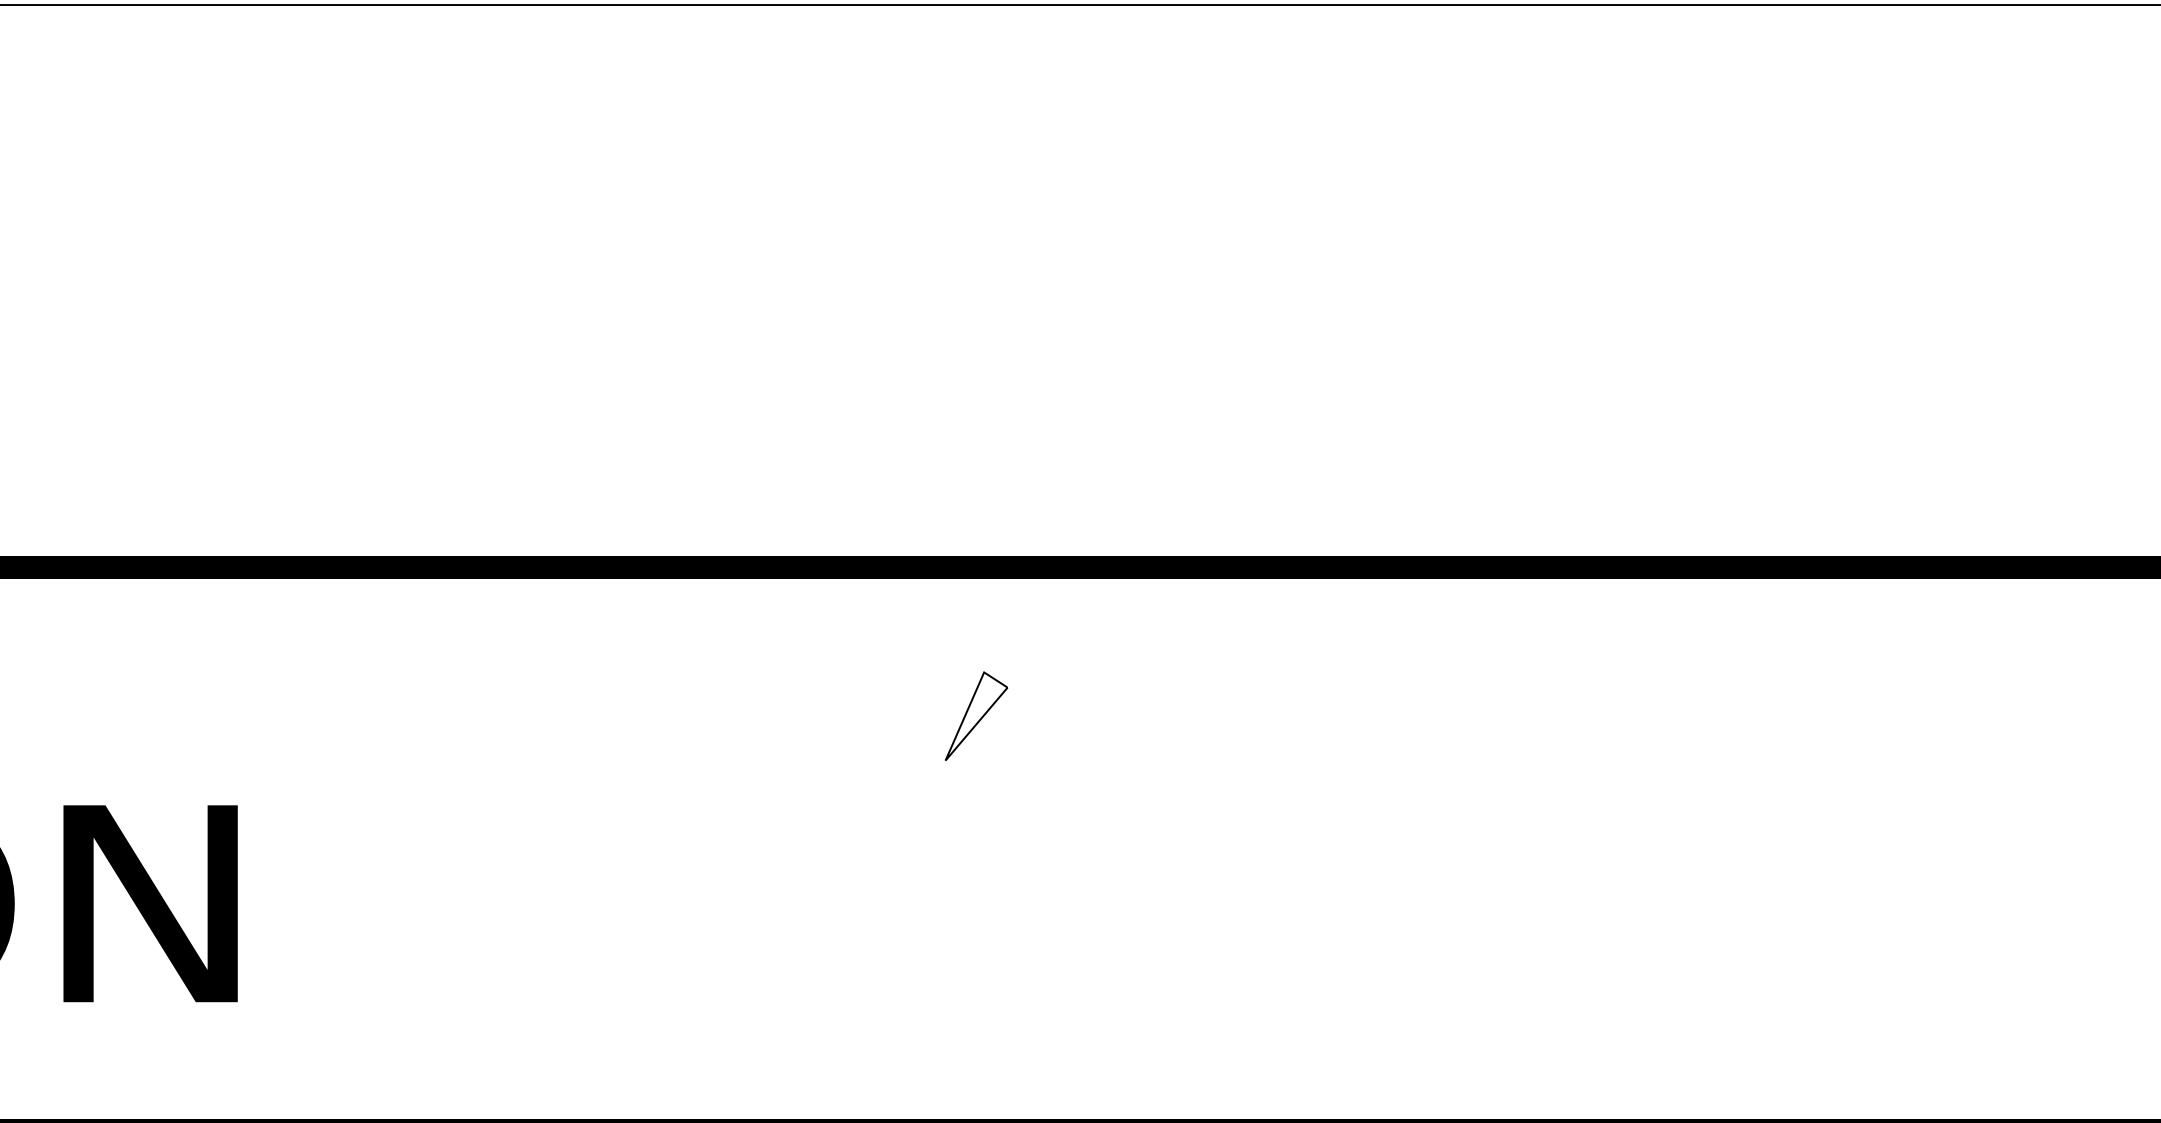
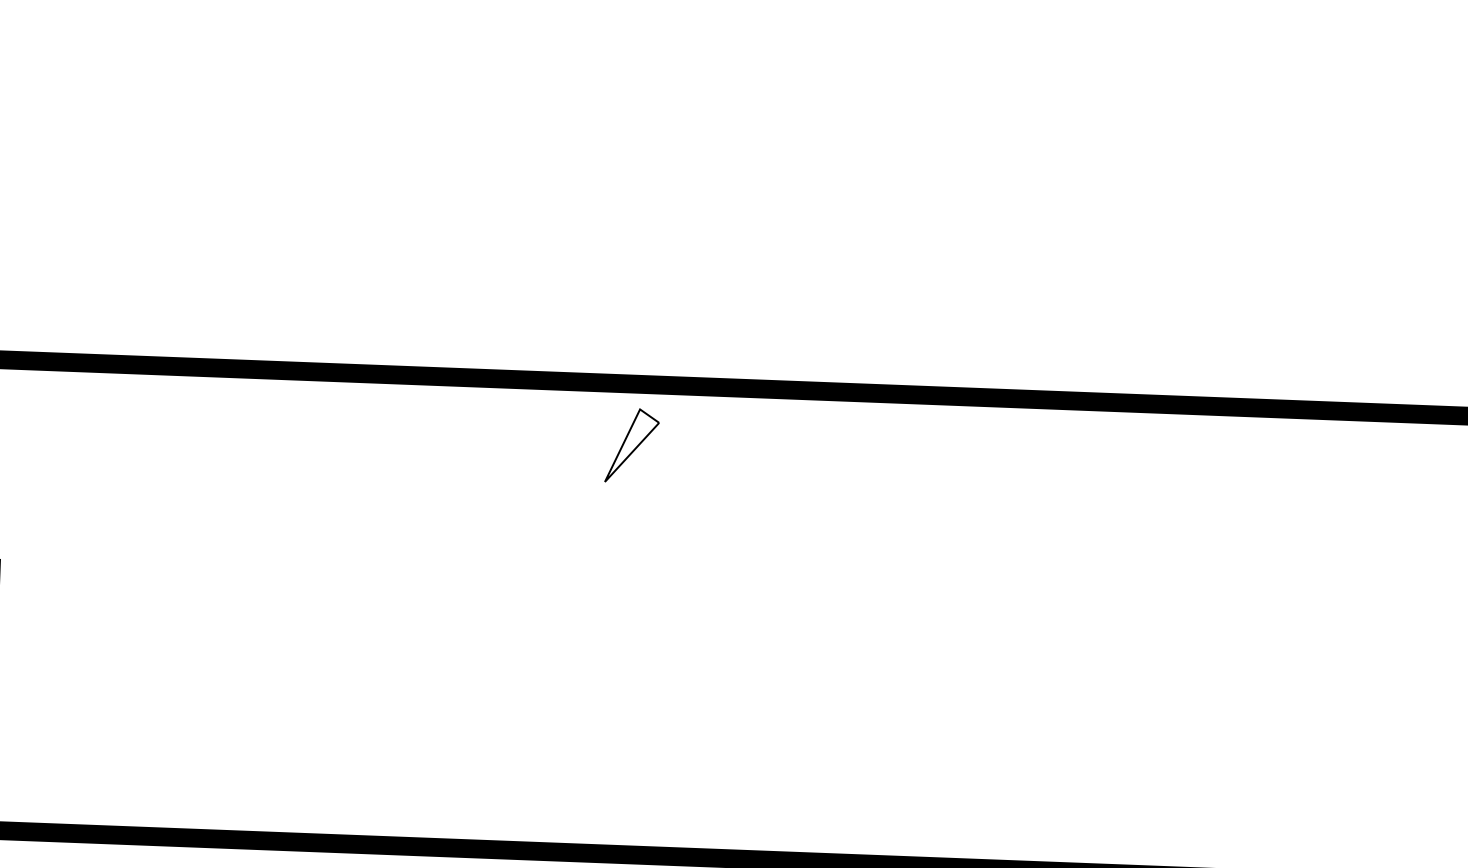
part: (976, 715) -> (632, 445), moved

